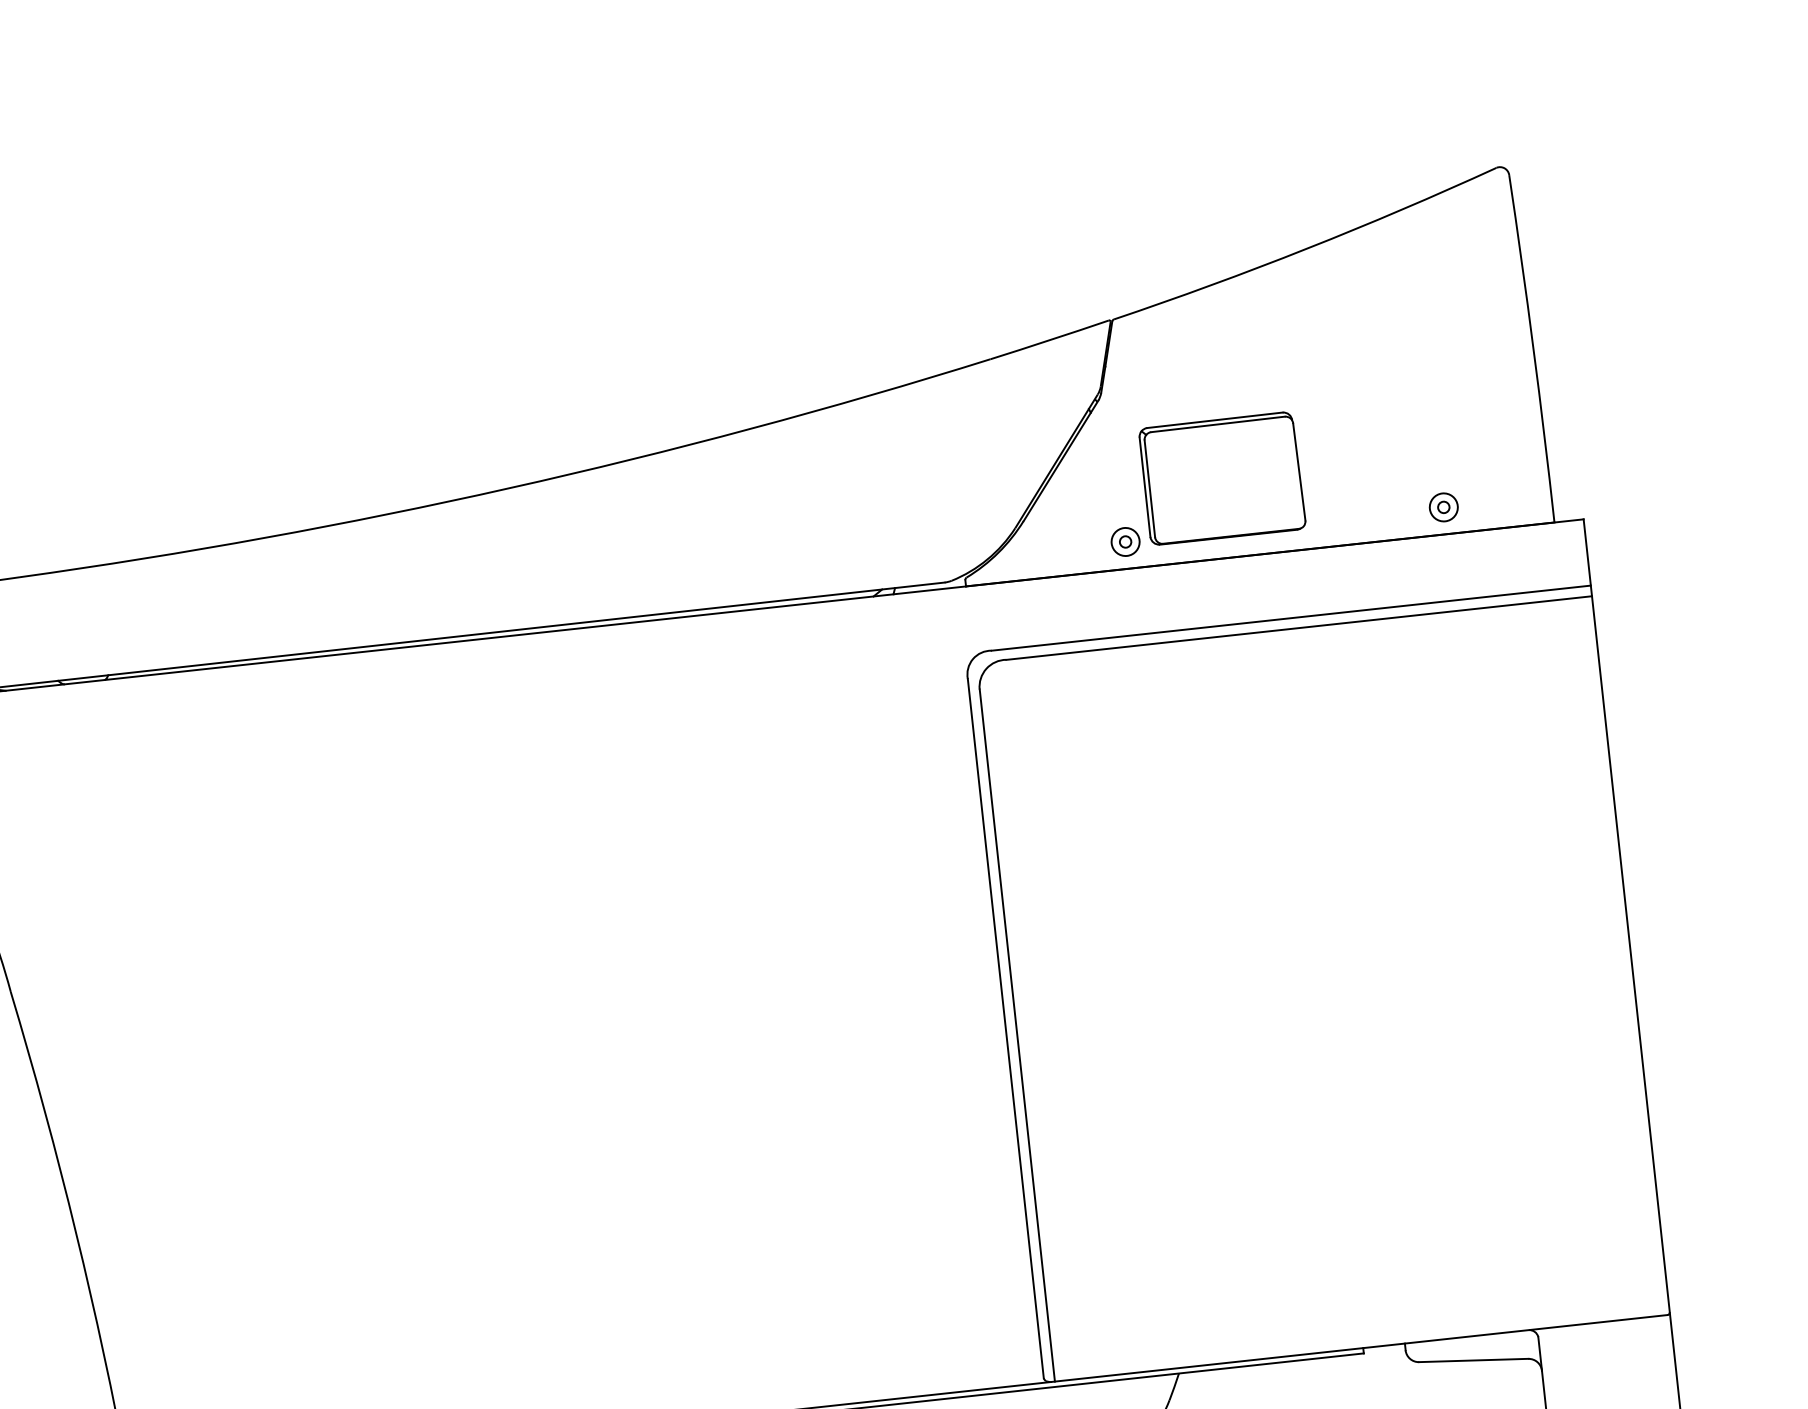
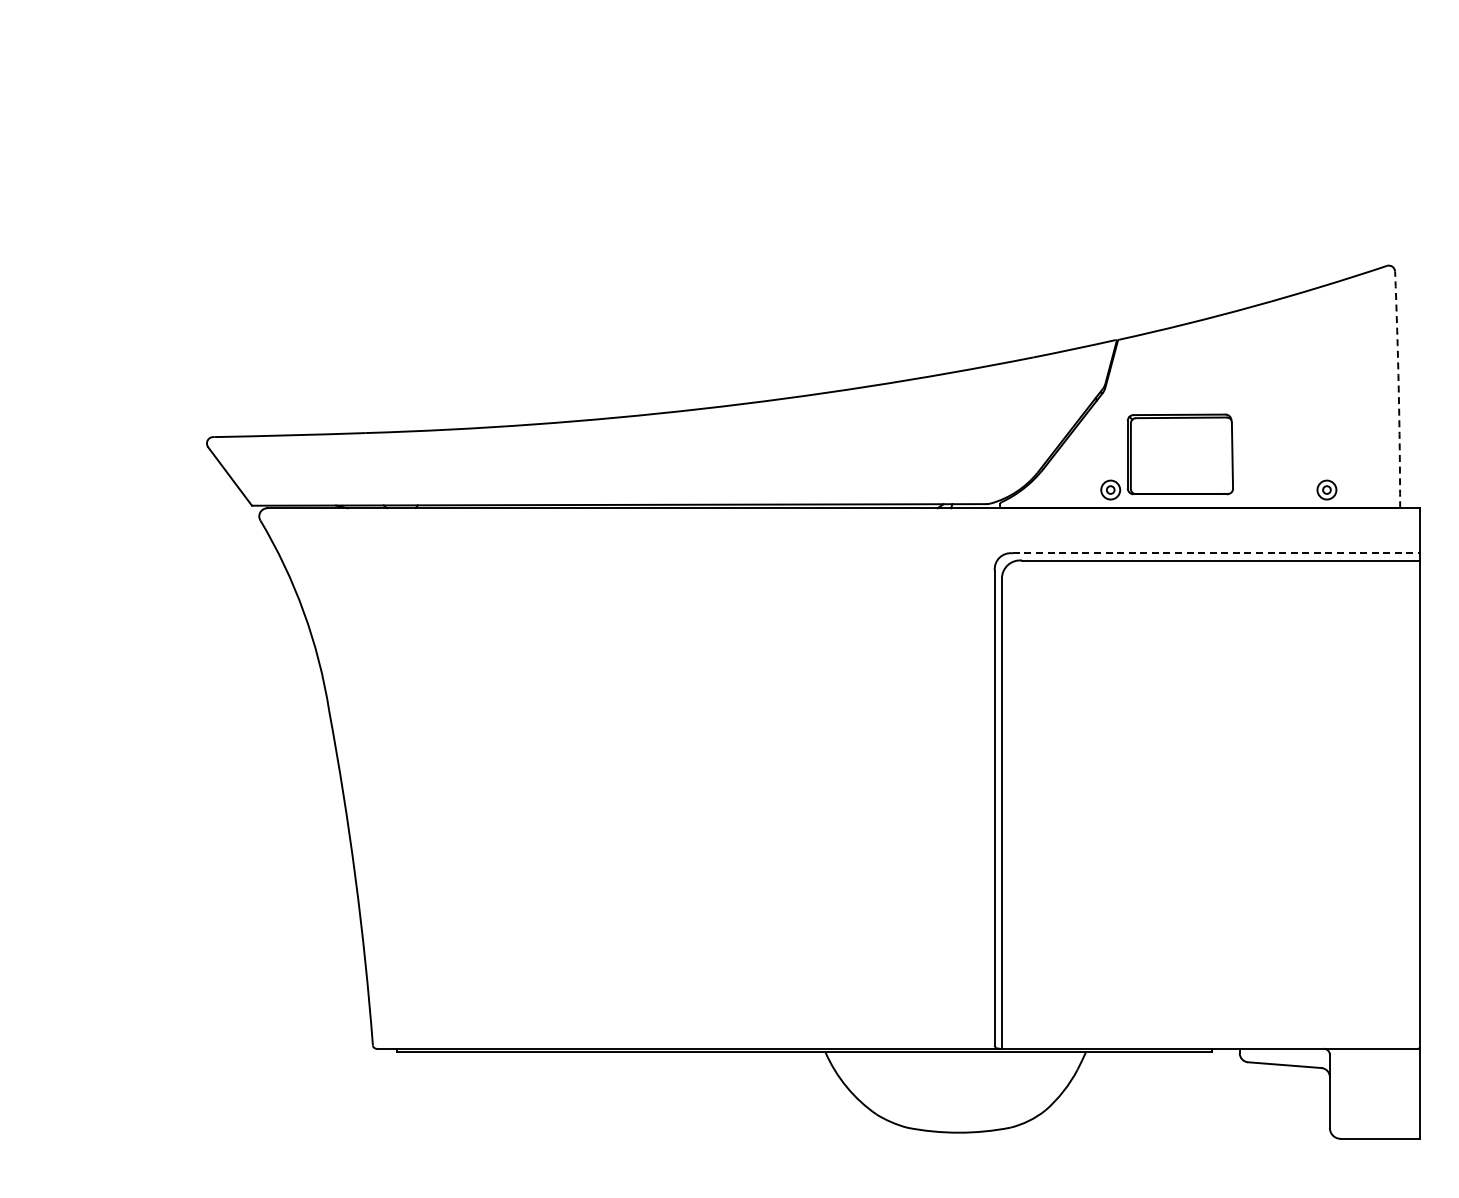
arc: (1533, 347) -> (1398, 389), solid -> dashed
line: (1291, 618) -> (1216, 553), solid -> dashed

